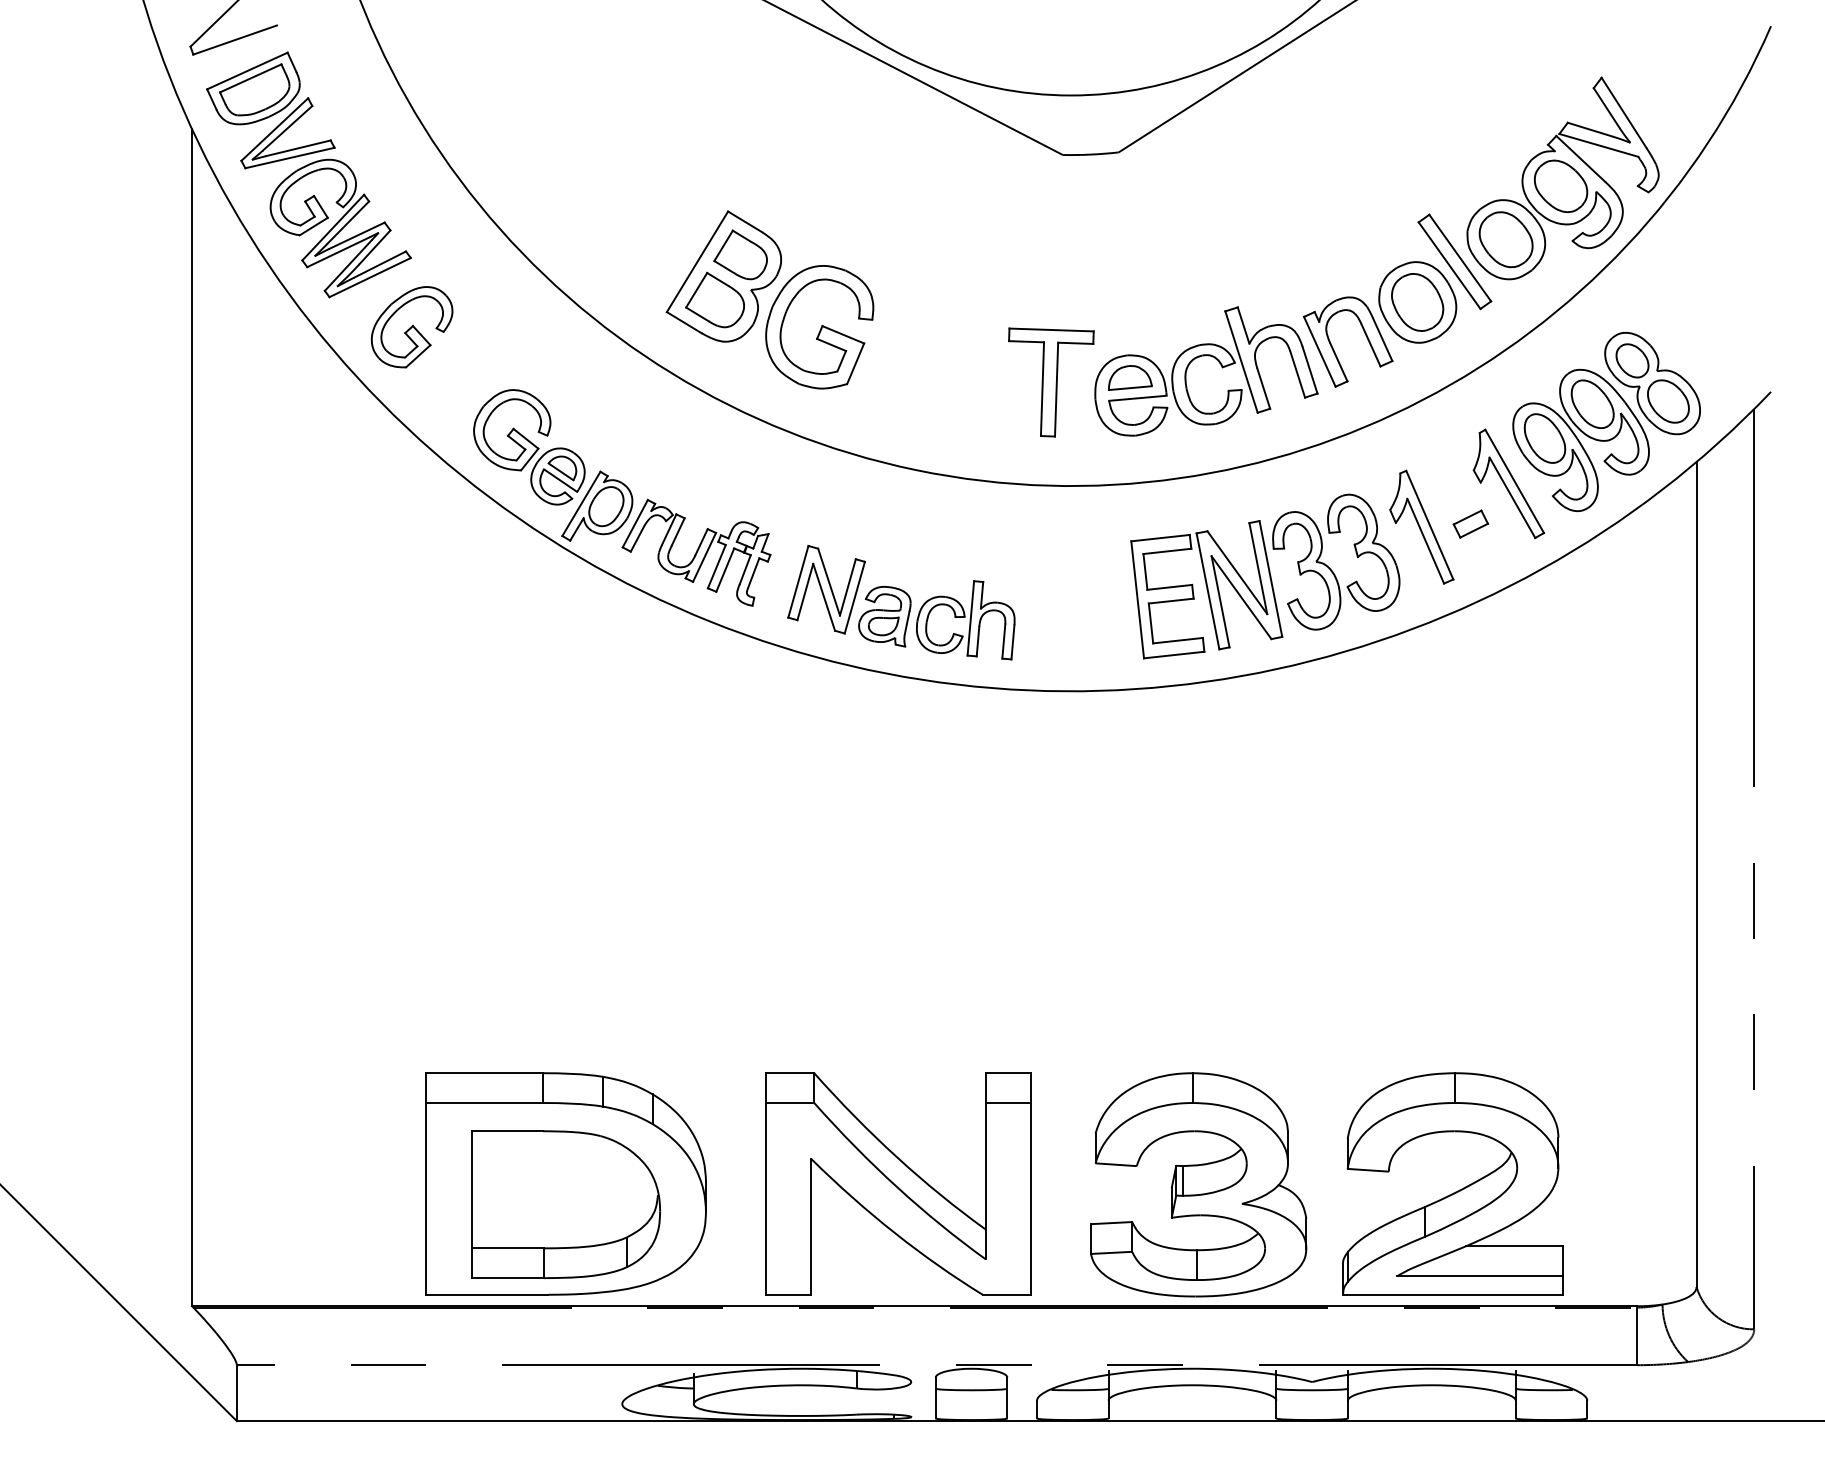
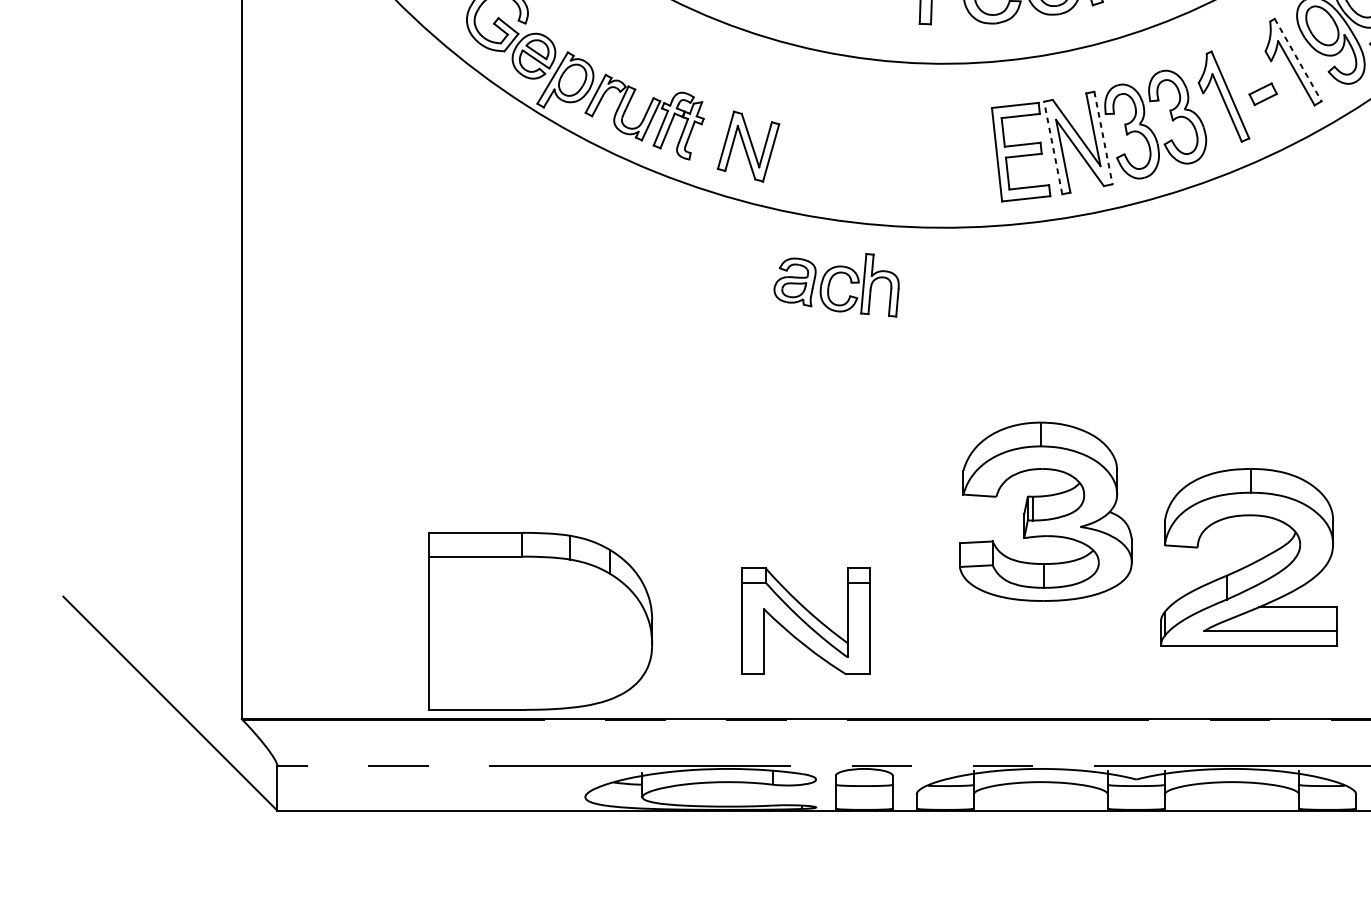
line: (1514, 481) -> (1298, 60), solid -> dashed
line: (1270, 579) -> (1103, 138), solid -> dashed
line: (1207, 590) -> (1052, 147), solid -> dashed
part: (928, 619) -> (829, 284), moved
part: (898, 1183) -> (805, 620), size x0.6
part: (1198, 1184) -> (1045, 511), moved
part: (1455, 1191) -> (1250, 563), moved
part: (566, 1204) -> (540, 637), removed

